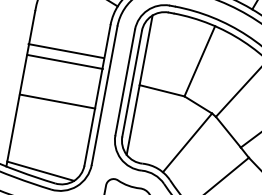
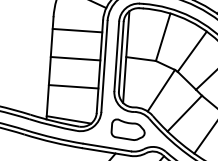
line: (66, 50) -> (77, 30), moved
line: (65, 61) -> (75, 58), moved
line: (57, 101) -> (73, 86), moved

